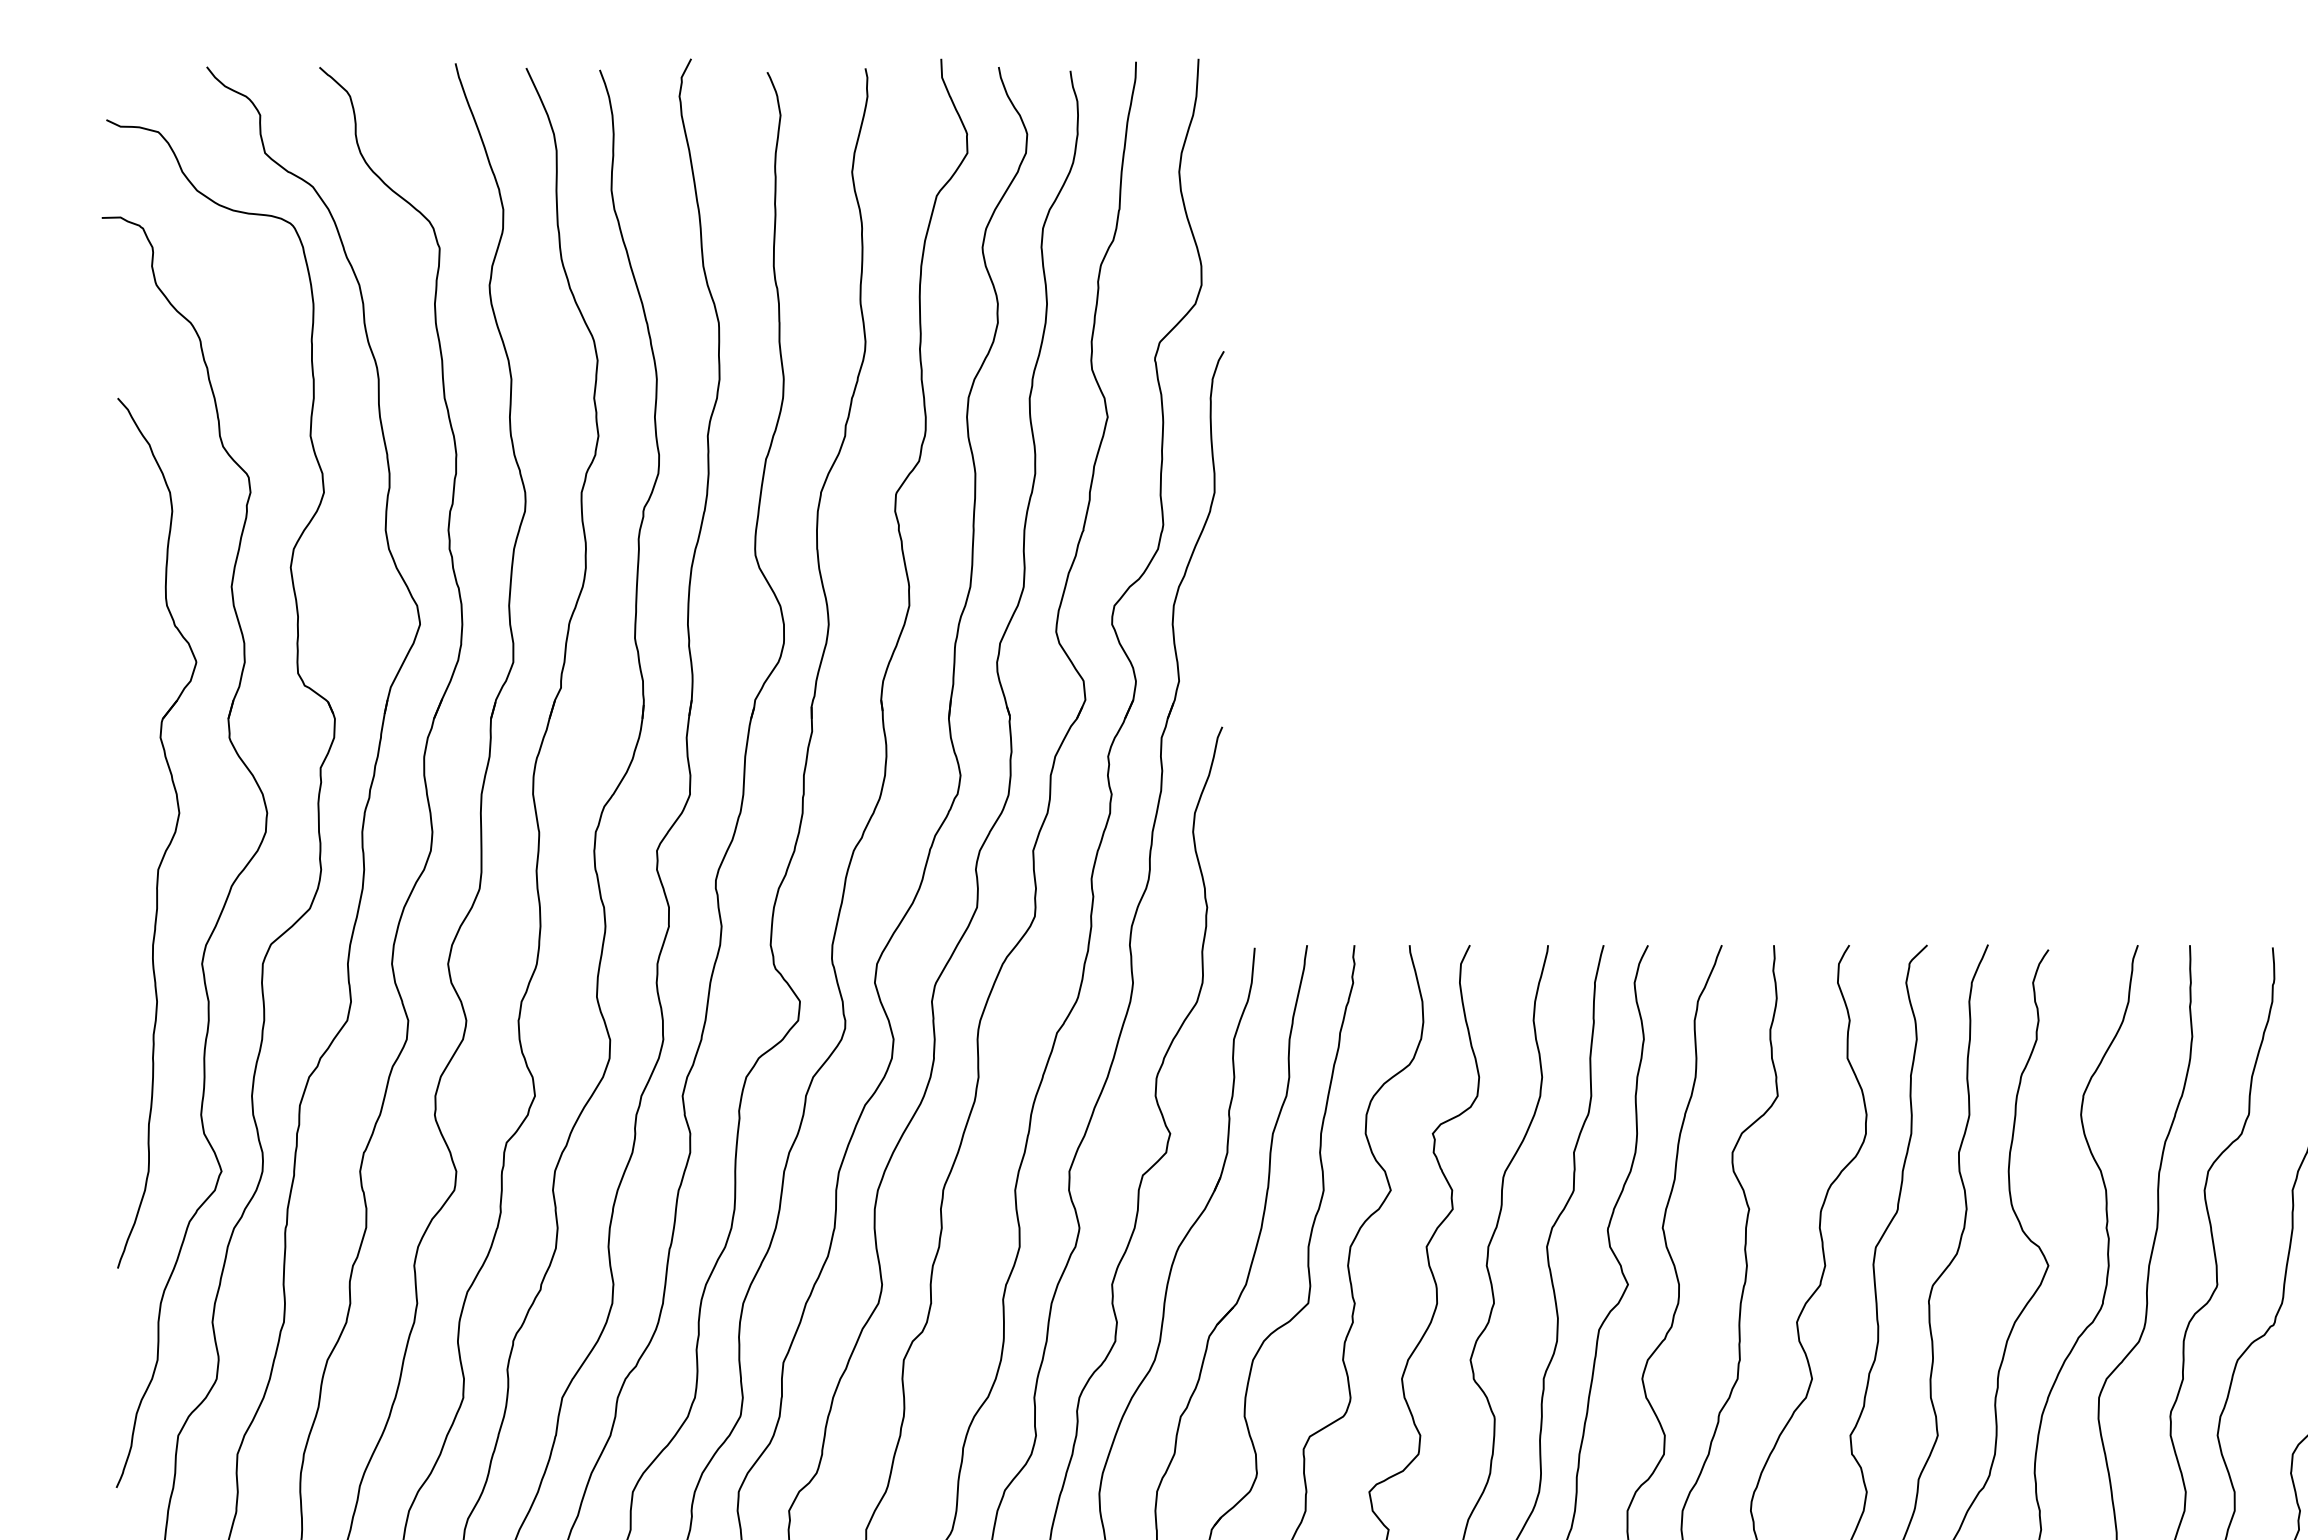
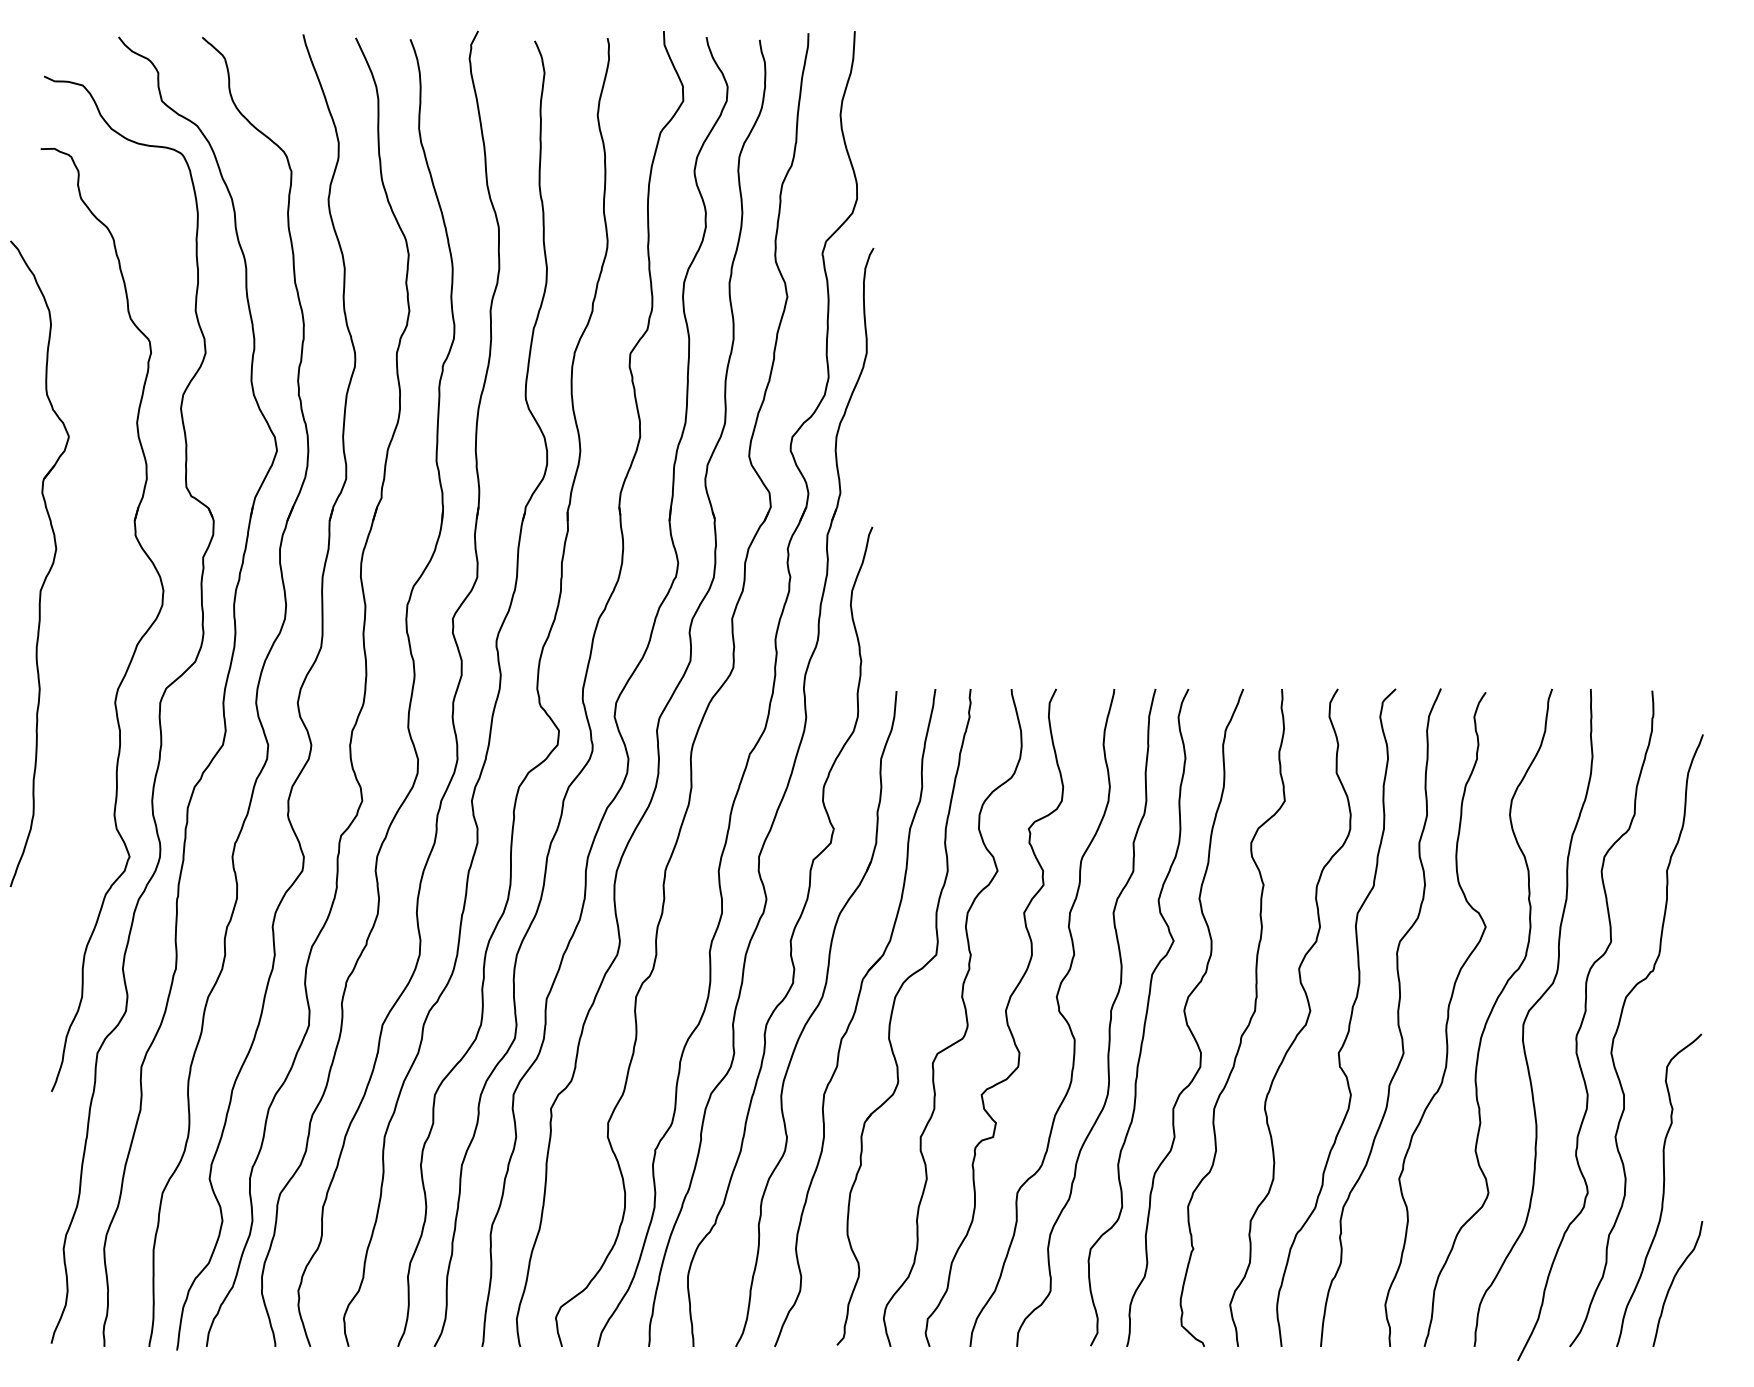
part: (170, 839) -> (49, 568), moved

